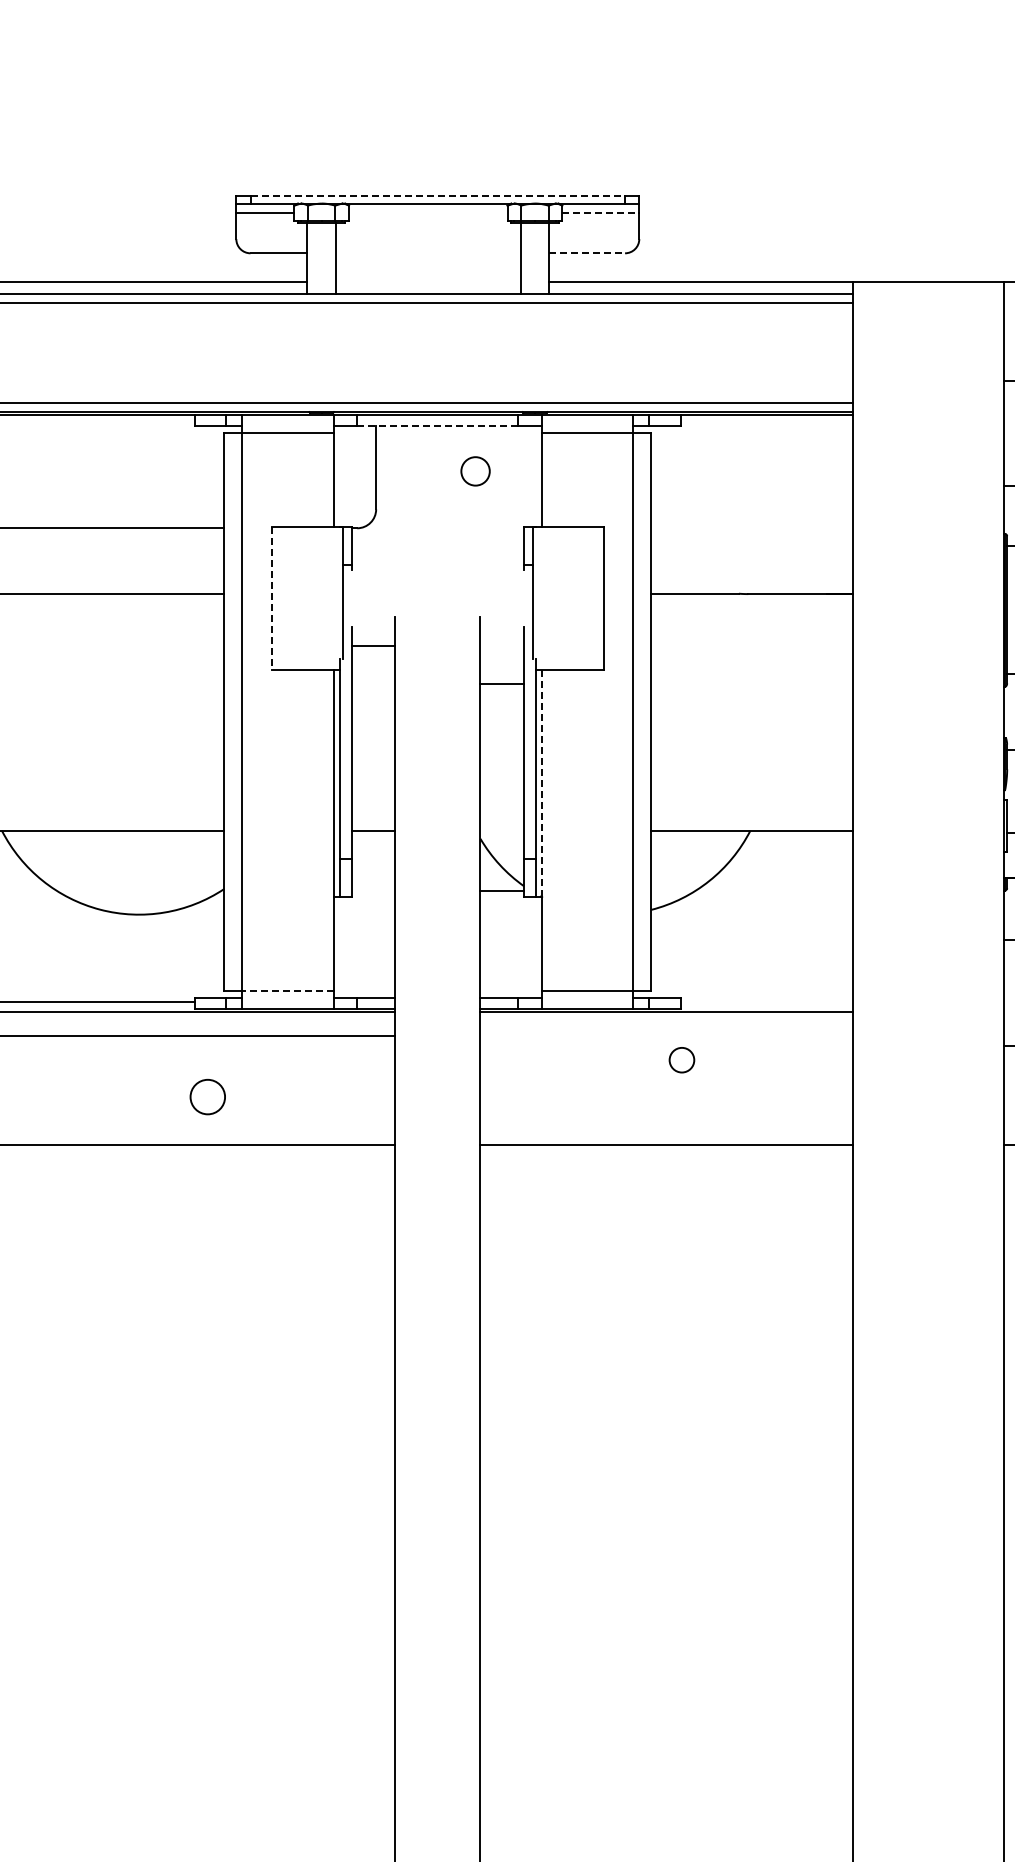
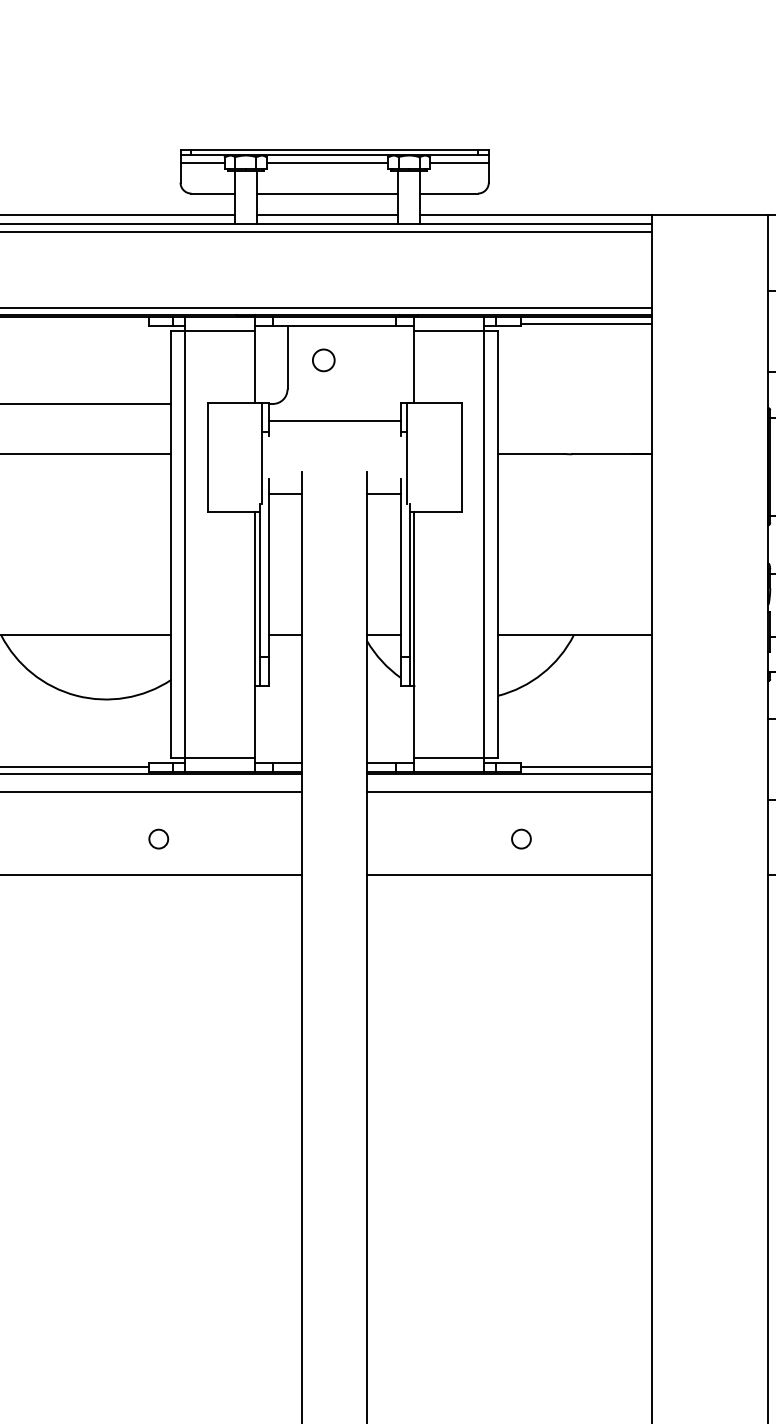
line: (438, 196) -> (335, 150), dashed -> solid
line: (428, 213) -> (327, 163), added
line: (601, 213) -> (459, 163), dashed -> solid
line: (427, 253) -> (326, 193), added
line: (587, 253) -> (449, 193), dashed -> solid
line: (427, 281) -> (326, 215), added
line: (766, 423) -> (586, 323), added
line: (437, 426) -> (334, 326), dashed -> solid
circle: (475, 471) -> (323, 360), moved
line: (437, 551) -> (334, 421), added
line: (271, 598) -> (207, 457), dashed -> solid
line: (502, 683) -> (384, 493), moved
line: (542, 783) -> (414, 599), dashed -> solid
line: (502, 890) -> (384, 635), moved
line: (287, 991) -> (219, 758), dashed -> solid
line: (766, 1002) -> (586, 766), added
line: (666, 1035) -> (509, 791), added
circle: (681, 1060) -> (521, 839), moved
circle: (207, 1097) -> (158, 839), size x0.71

